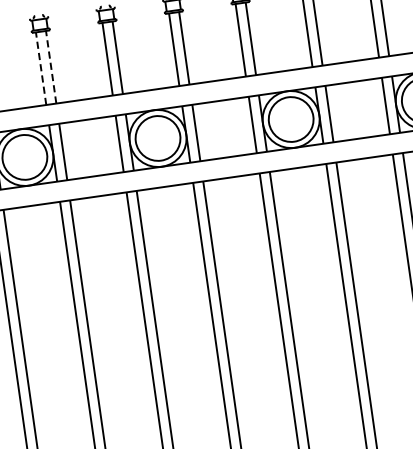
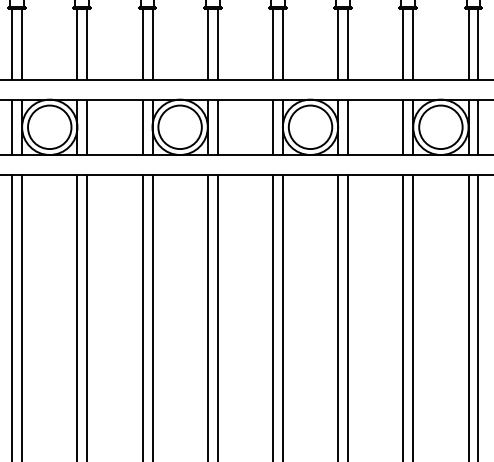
line: (51, 67) -> (87, 44), dashed -> solid
line: (41, 68) -> (77, 44), dashed -> solid

